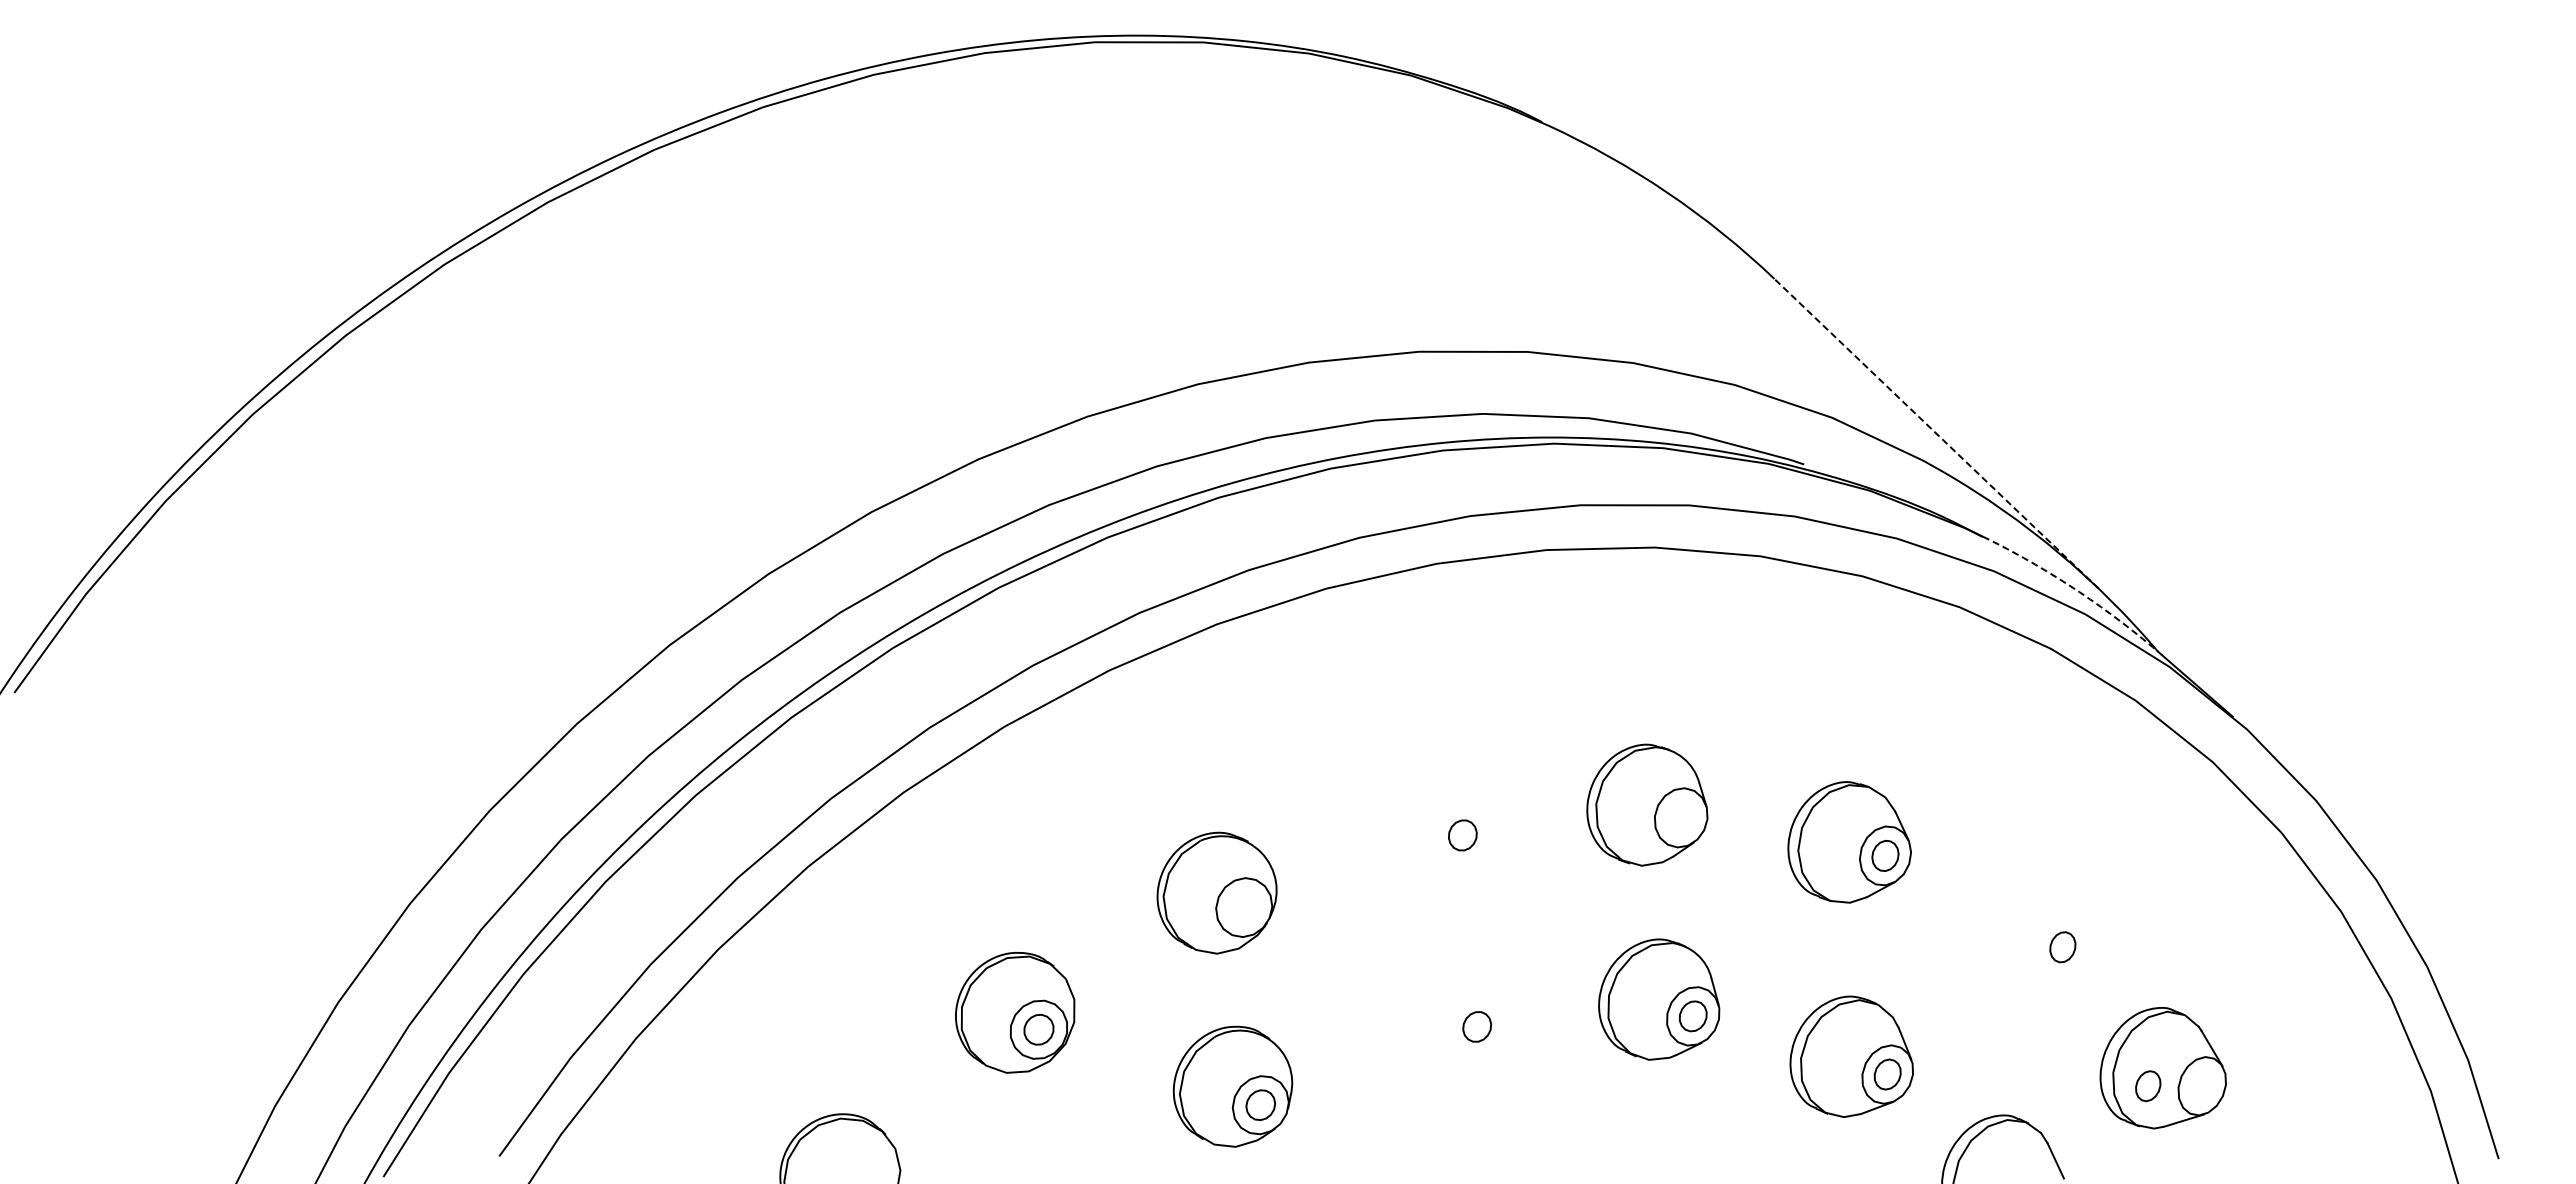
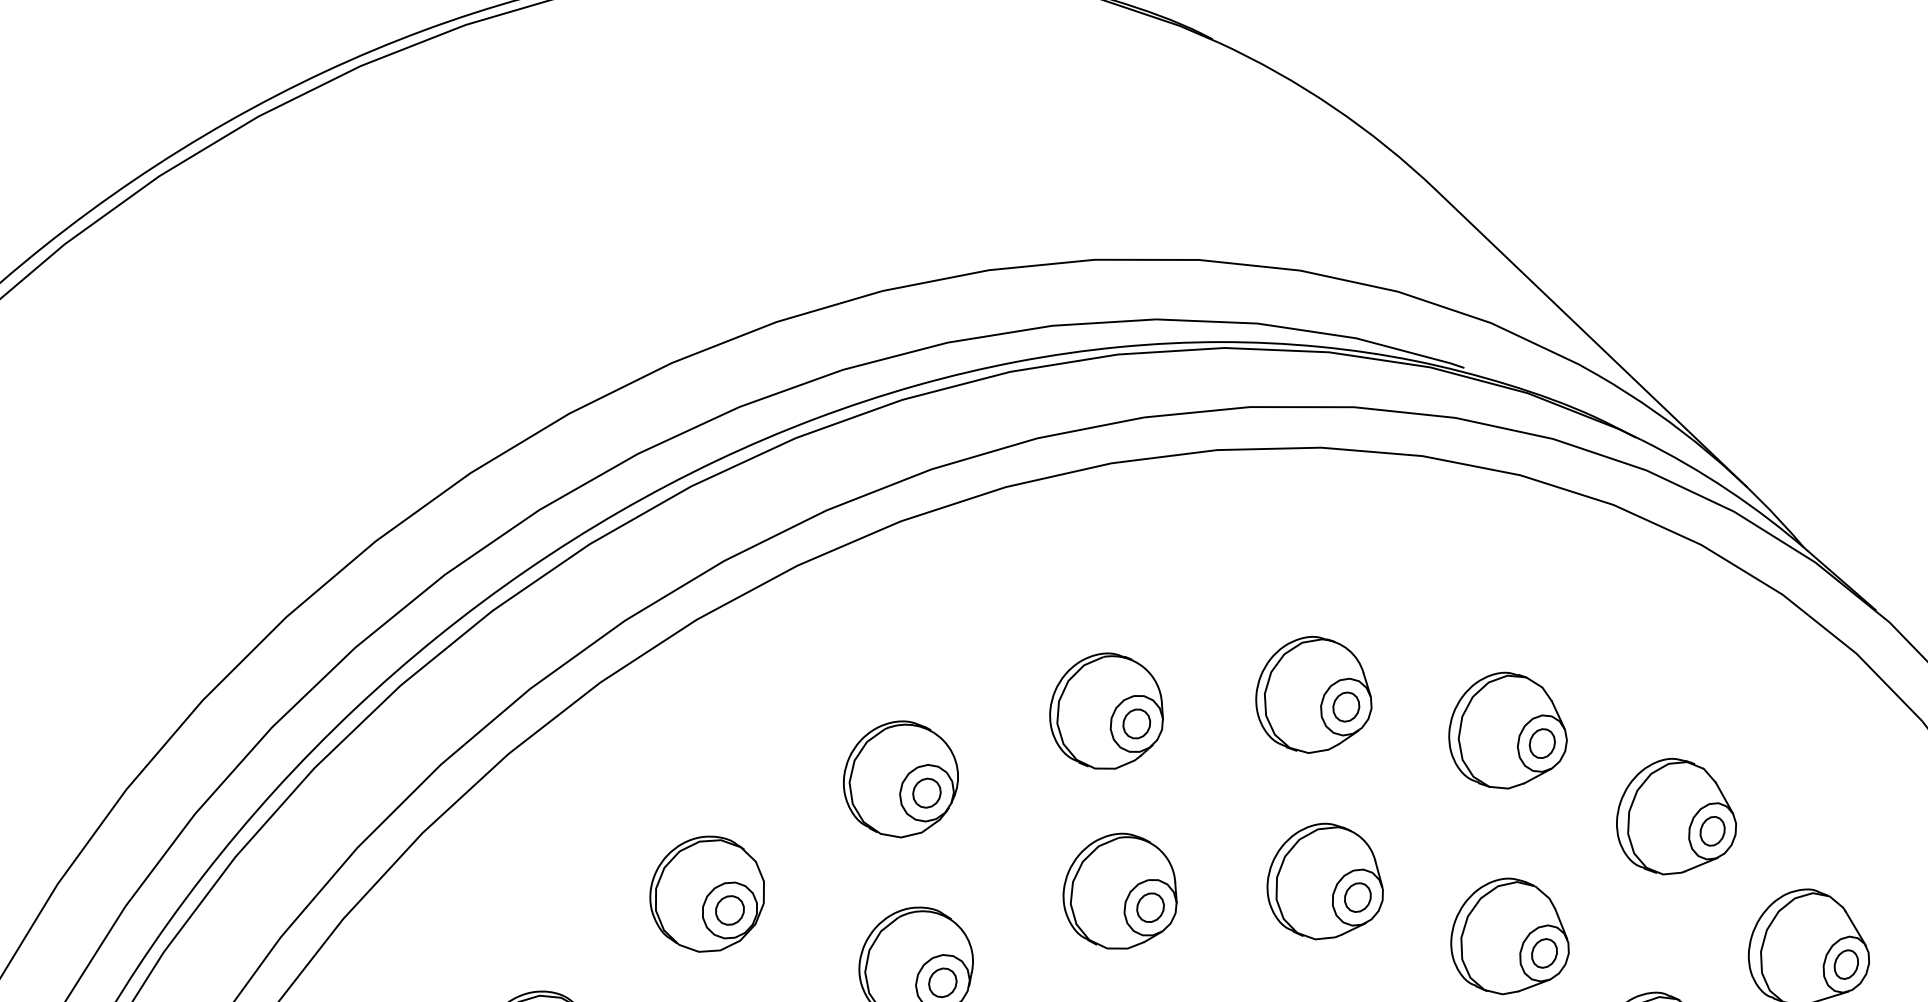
line: (1936, 433) -> (1591, 338), dashed -> solid
arc: (2079, 592) -> (1728, 490), dashed -> solid
part: (1680, 817) -> (1345, 706), added
part: (1431, 821) -> (1106, 710), added
part: (1244, 907) -> (927, 793), added
part: (2025, 931) -> (1676, 816), added
part: (1445, 1009) -> (1120, 891), added
part: (2148, 1086) -> (1846, 964), moved

